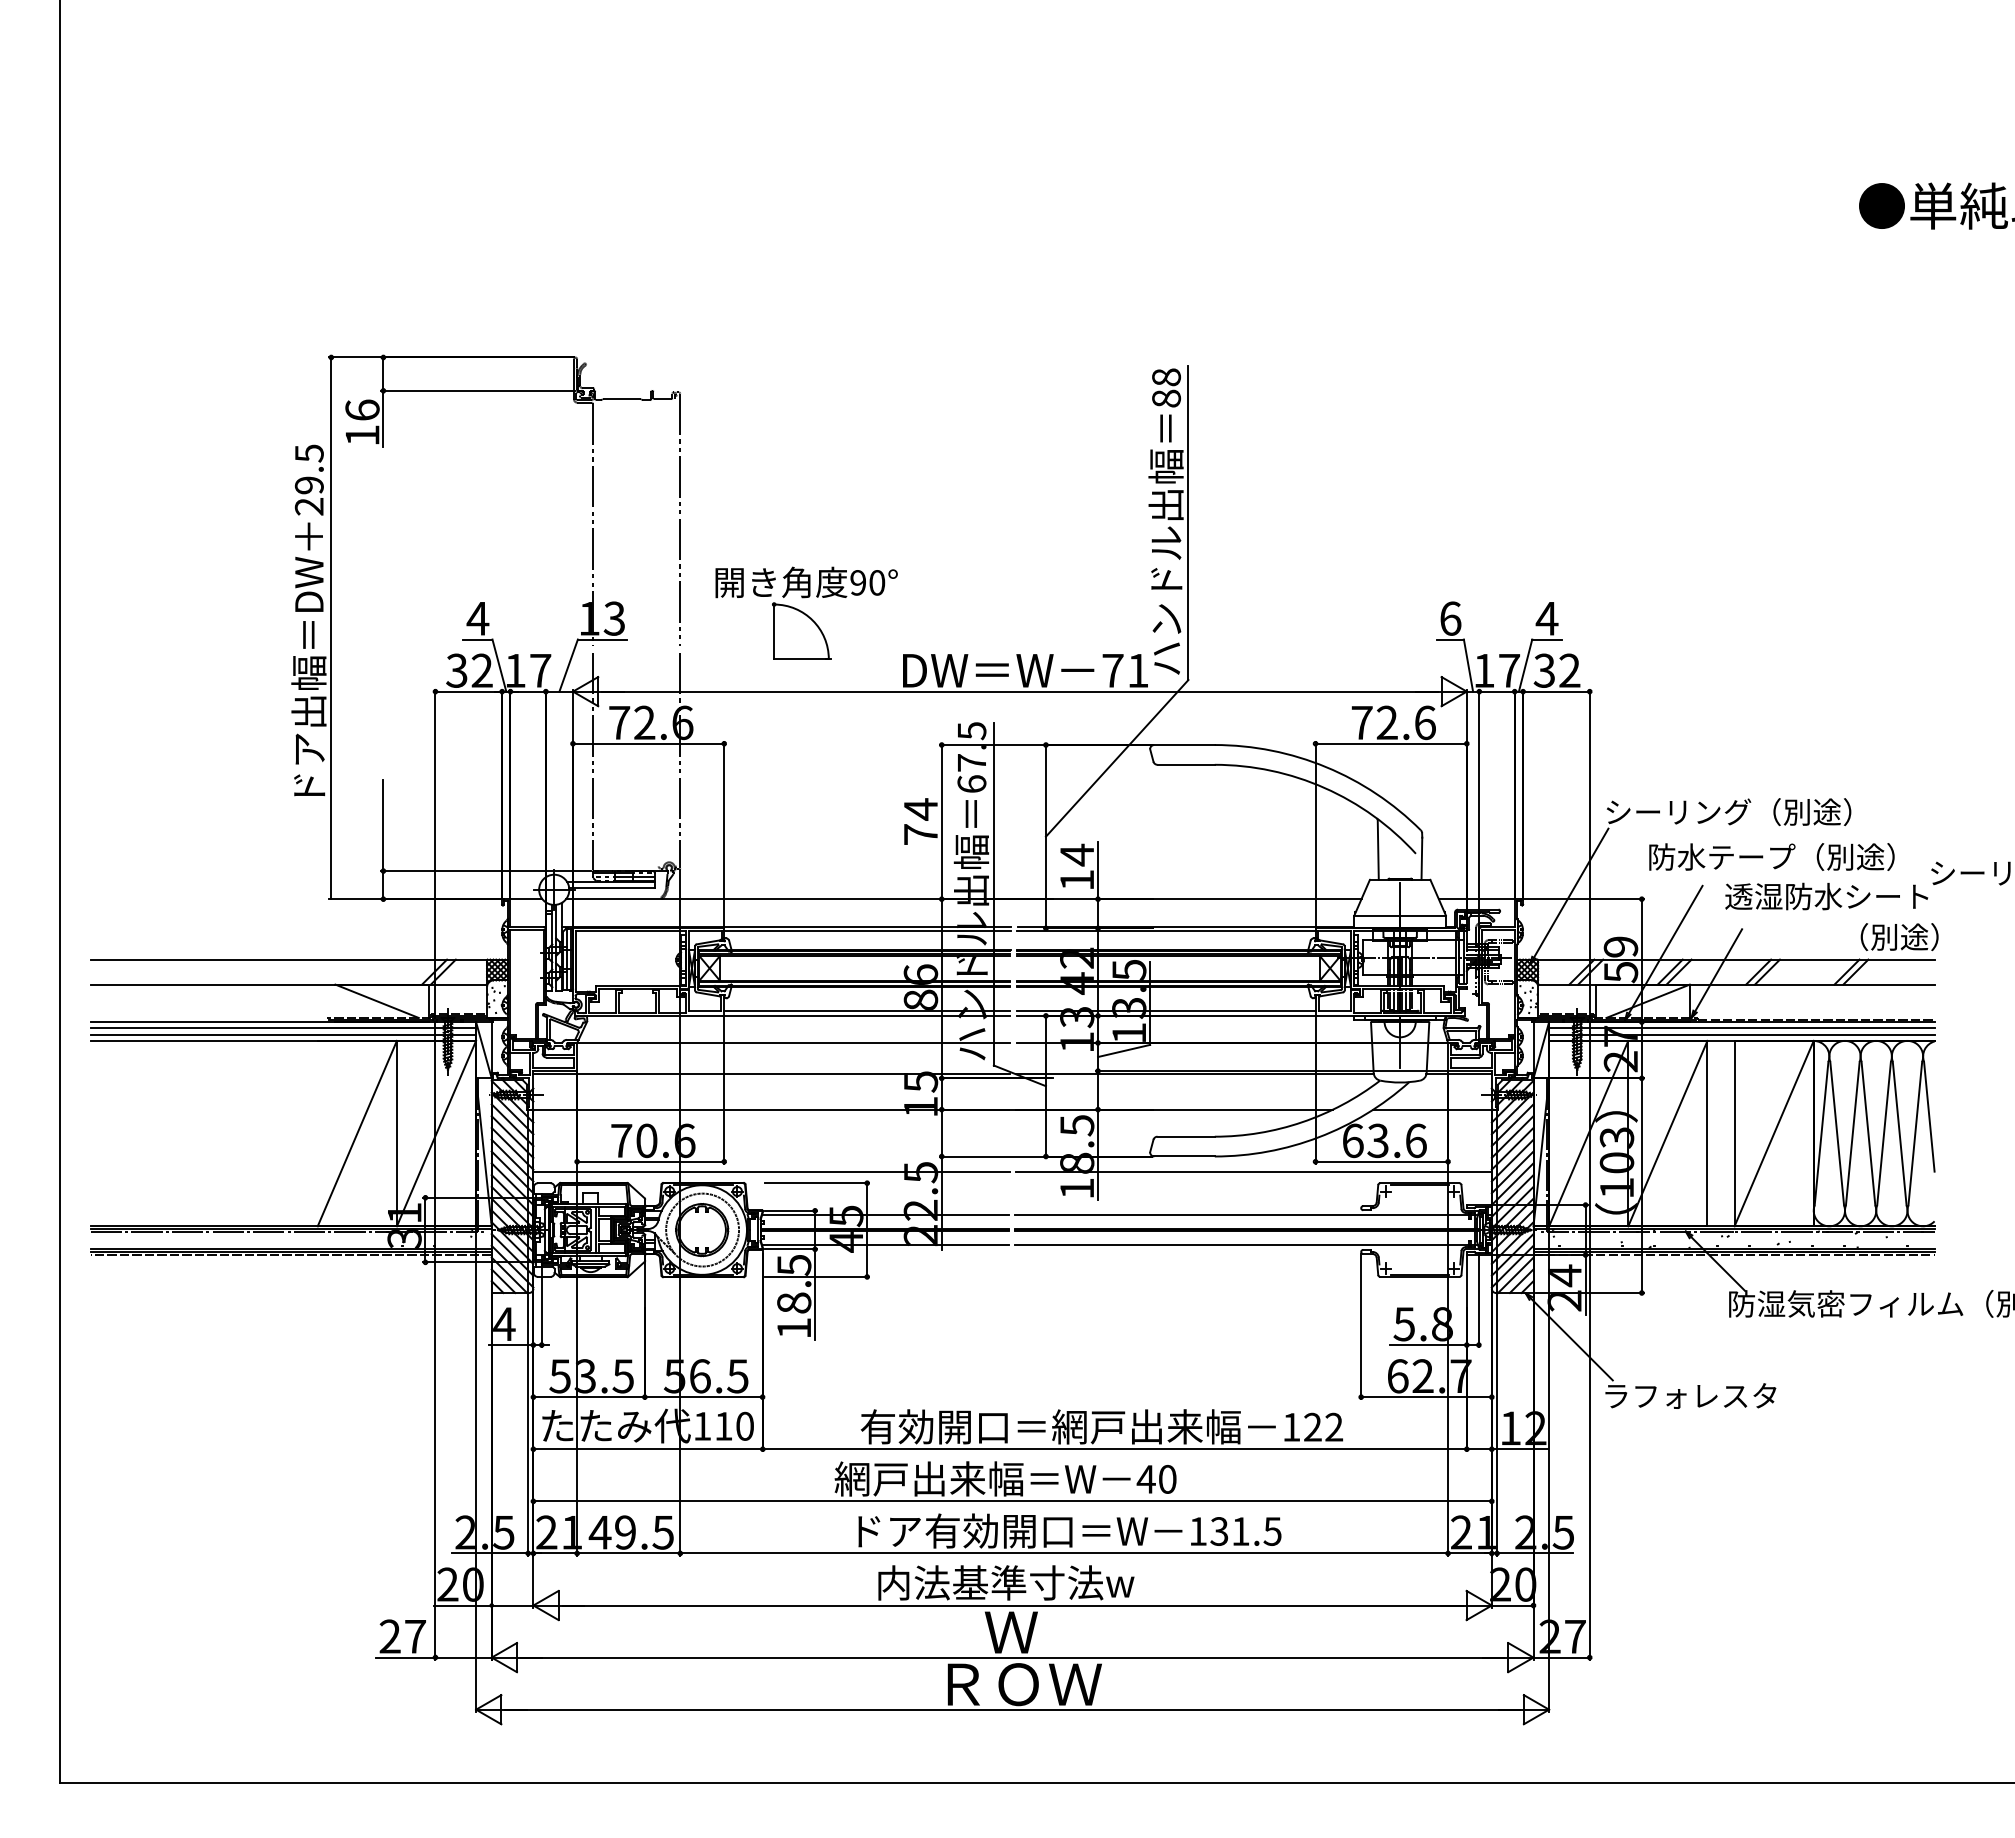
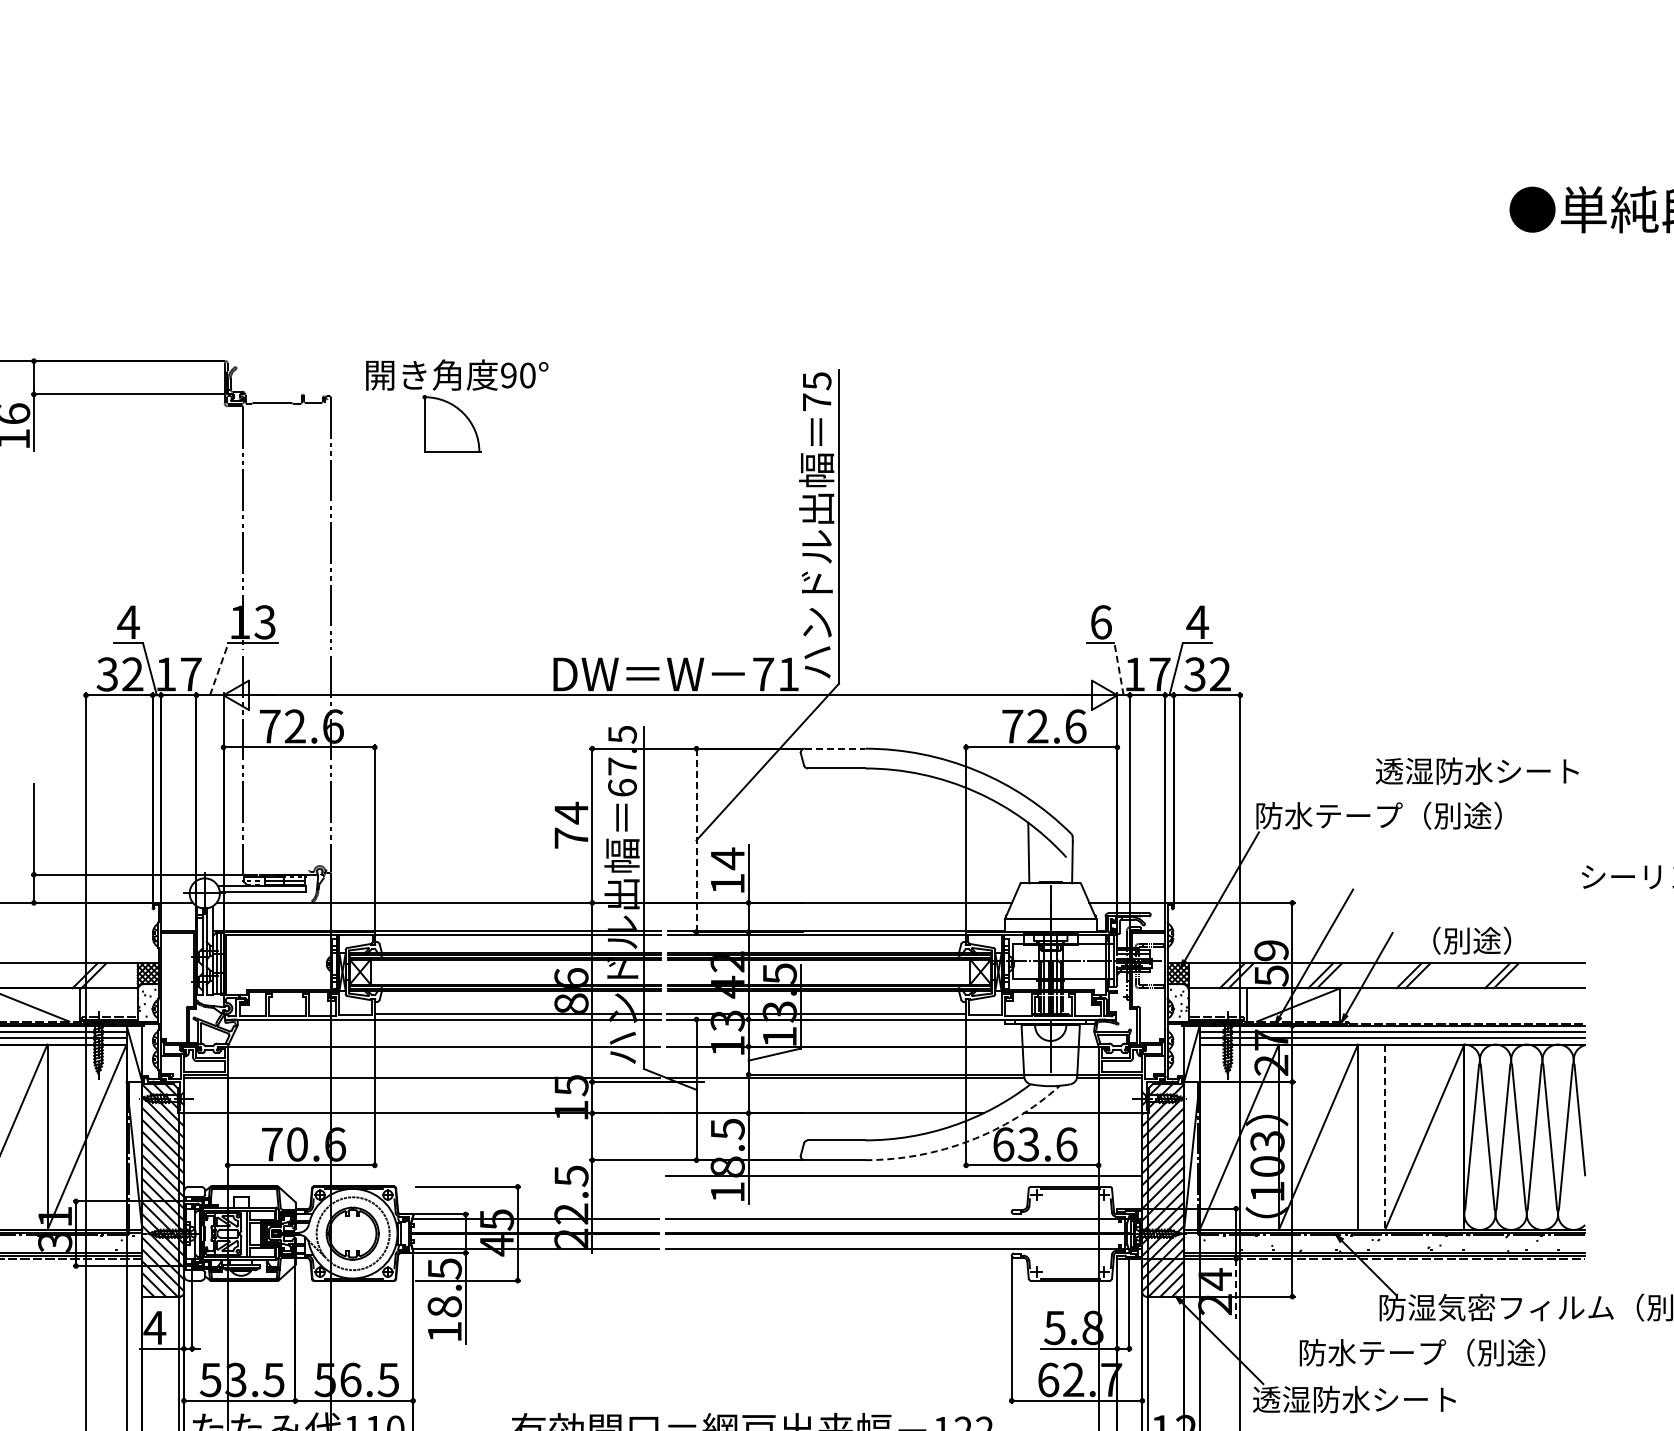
text: (1166, 387) -> (817, 391), 88 -> 75
part: (806, 612) -> (457, 405), moved
line: (568, 665) -> (219, 669), solid -> dashed
line: (1468, 665) -> (1119, 669), solid -> dashed
line: (1185, 745) -> (836, 749), solid -> dashed
text: (1679, 811) -> (1330, 815), シーリング（別途） -> 防水テープ（別途）
line: (1045, 836) -> (696, 840), solid -> dashed
text: (1771, 856) -> (1422, 1352), moved
text: (1826, 896) -> (1477, 771), moved
text: (1899, 937) -> (1472, 941), moved
line: (1734, 1133) -> (1385, 1137), solid -> dashed
arc: (1318, 1137) -> (969, 1141), solid -> dashed
line: (771, 1172) -> (422, 1176), removed
line: (1585, 1285) -> (1236, 1289), solid -> dashed
text: (1703, 1395) -> (1354, 1399), ラフォレスタ -> 透湿防水シート

